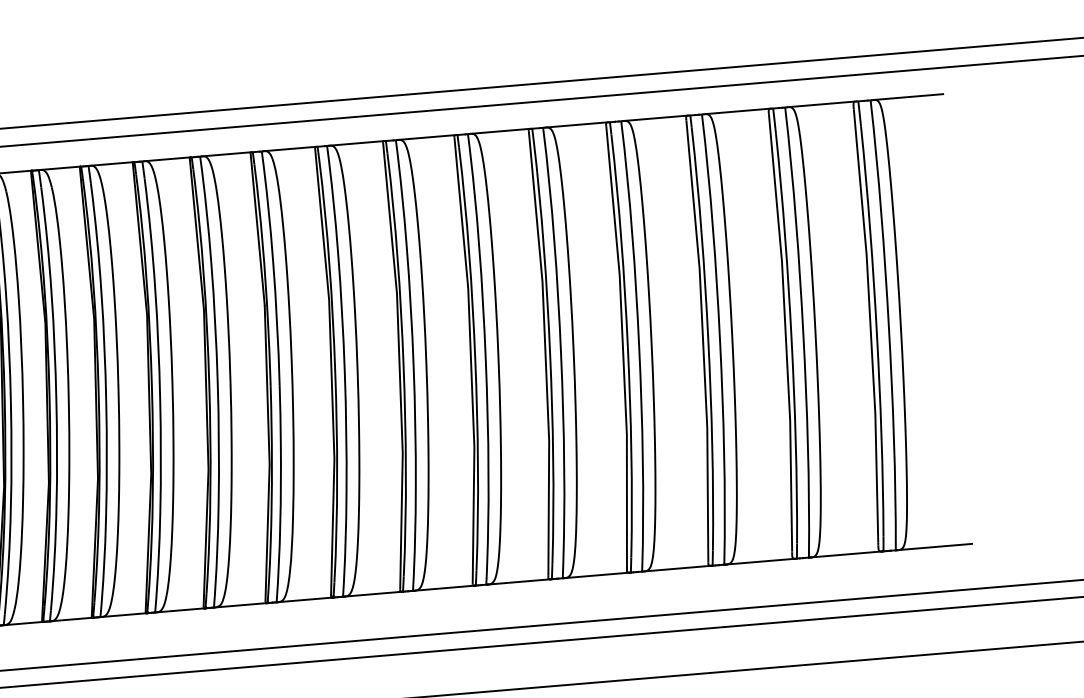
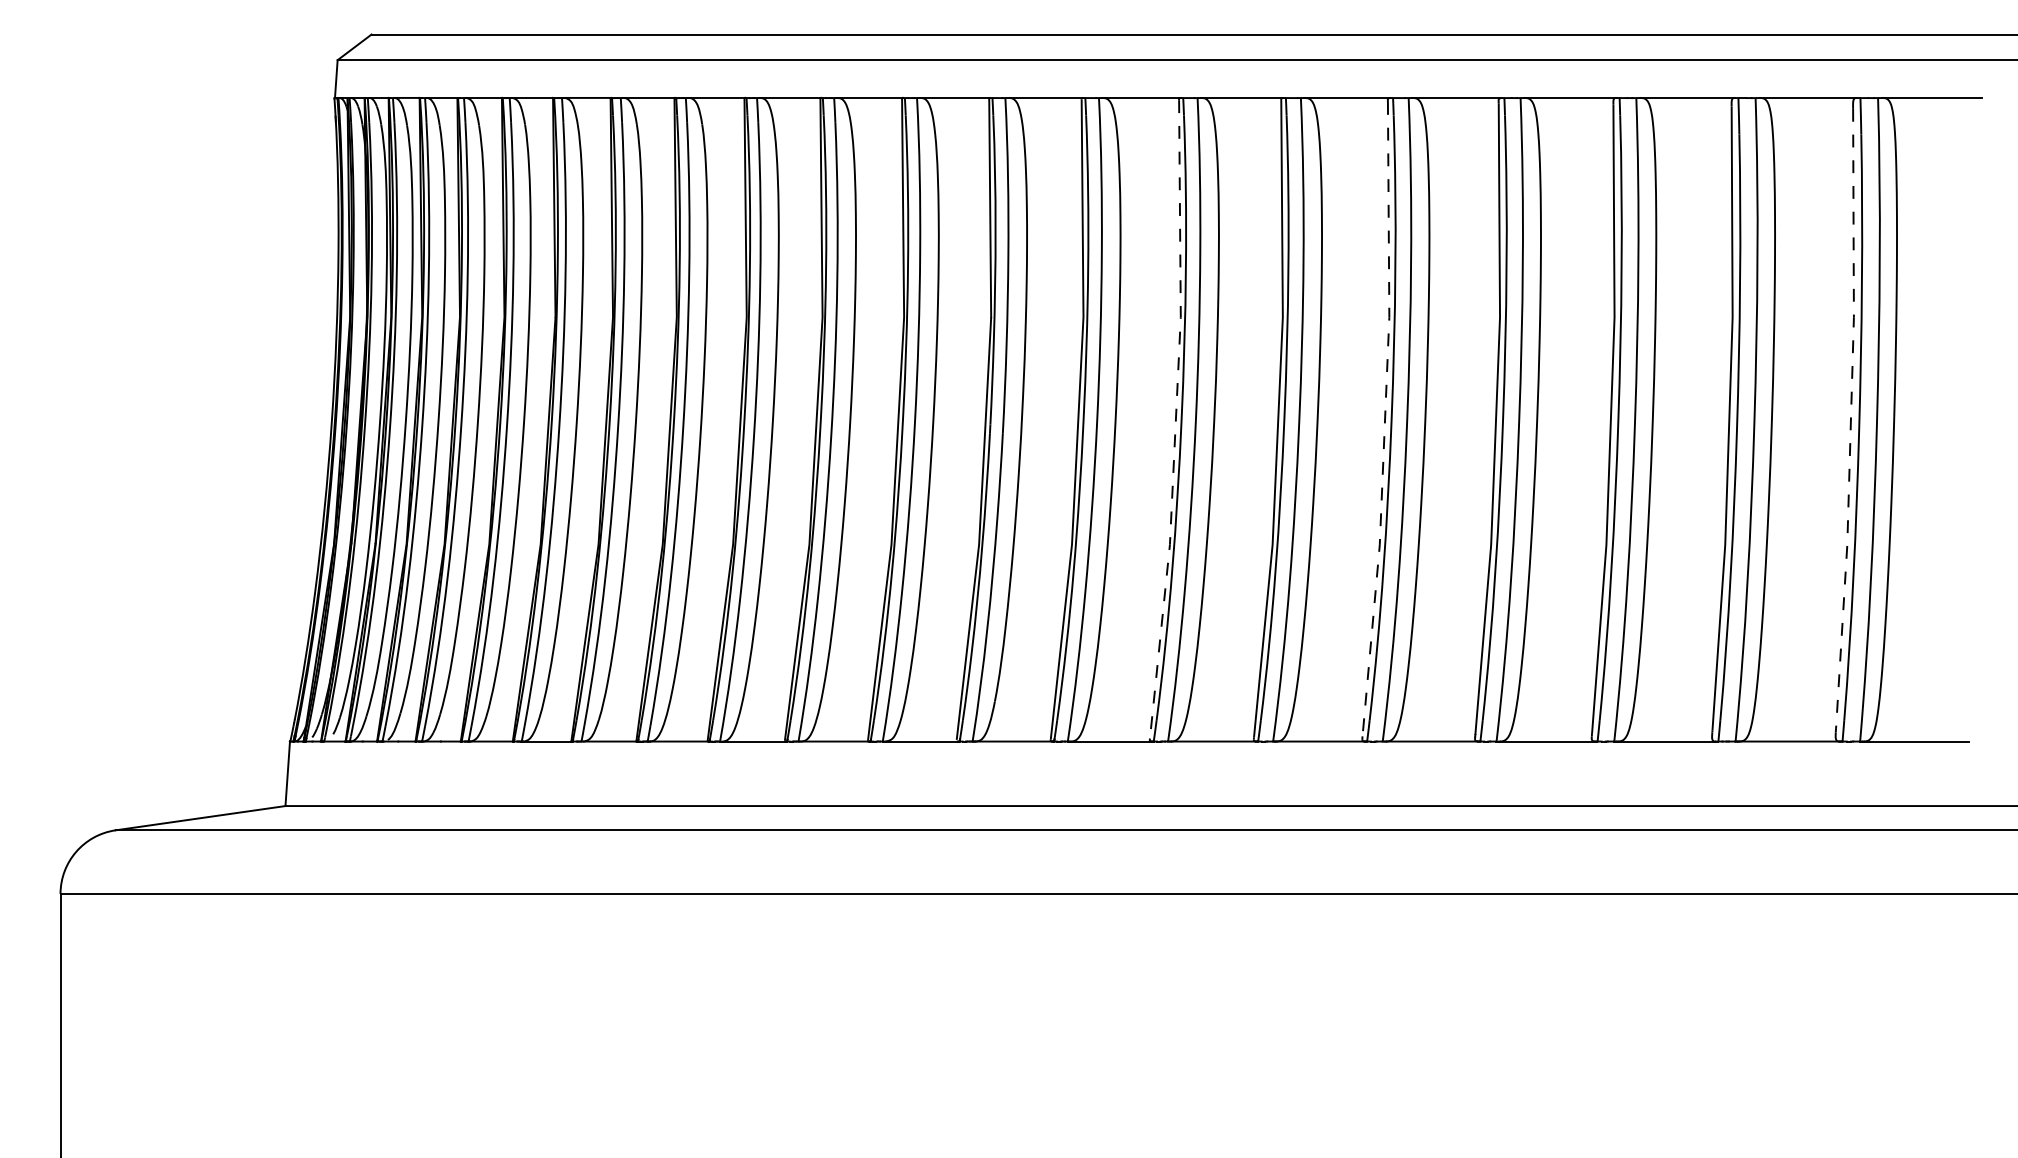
line: (870, 326) -> (1850, 419), solid -> dashed
line: (545, 354) -> (1385, 420), solid -> dashed
line: (399, 366) -> (1175, 420), solid -> dashed

